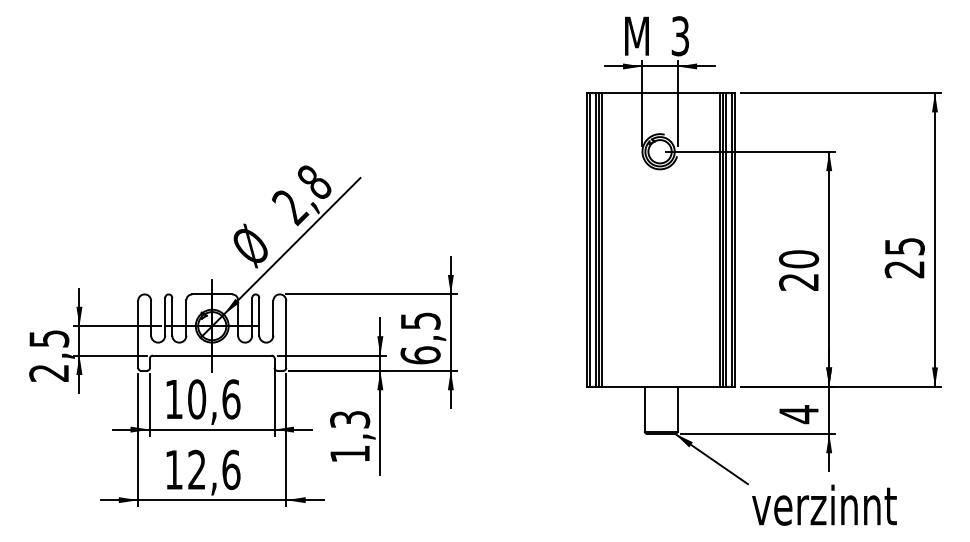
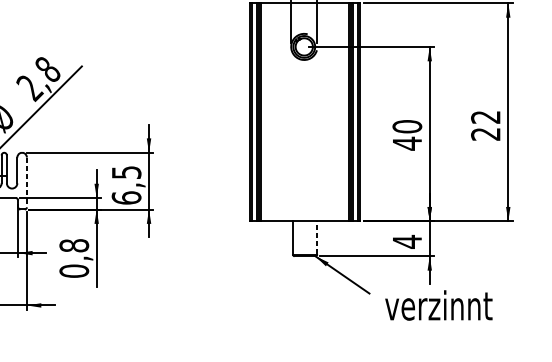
text: (904, 246) -> (485, 117), 25 -> 22
text: (798, 281) -> (406, 143), 20 -> 40
line: (286, 334) -> (27, 182), solid -> dashed
line: (677, 408) -> (317, 237), solid -> dashed
text: (350, 436) -> (74, 258), 1,3 -> 0,8
text: (824, 504) -> (438, 304), moved

